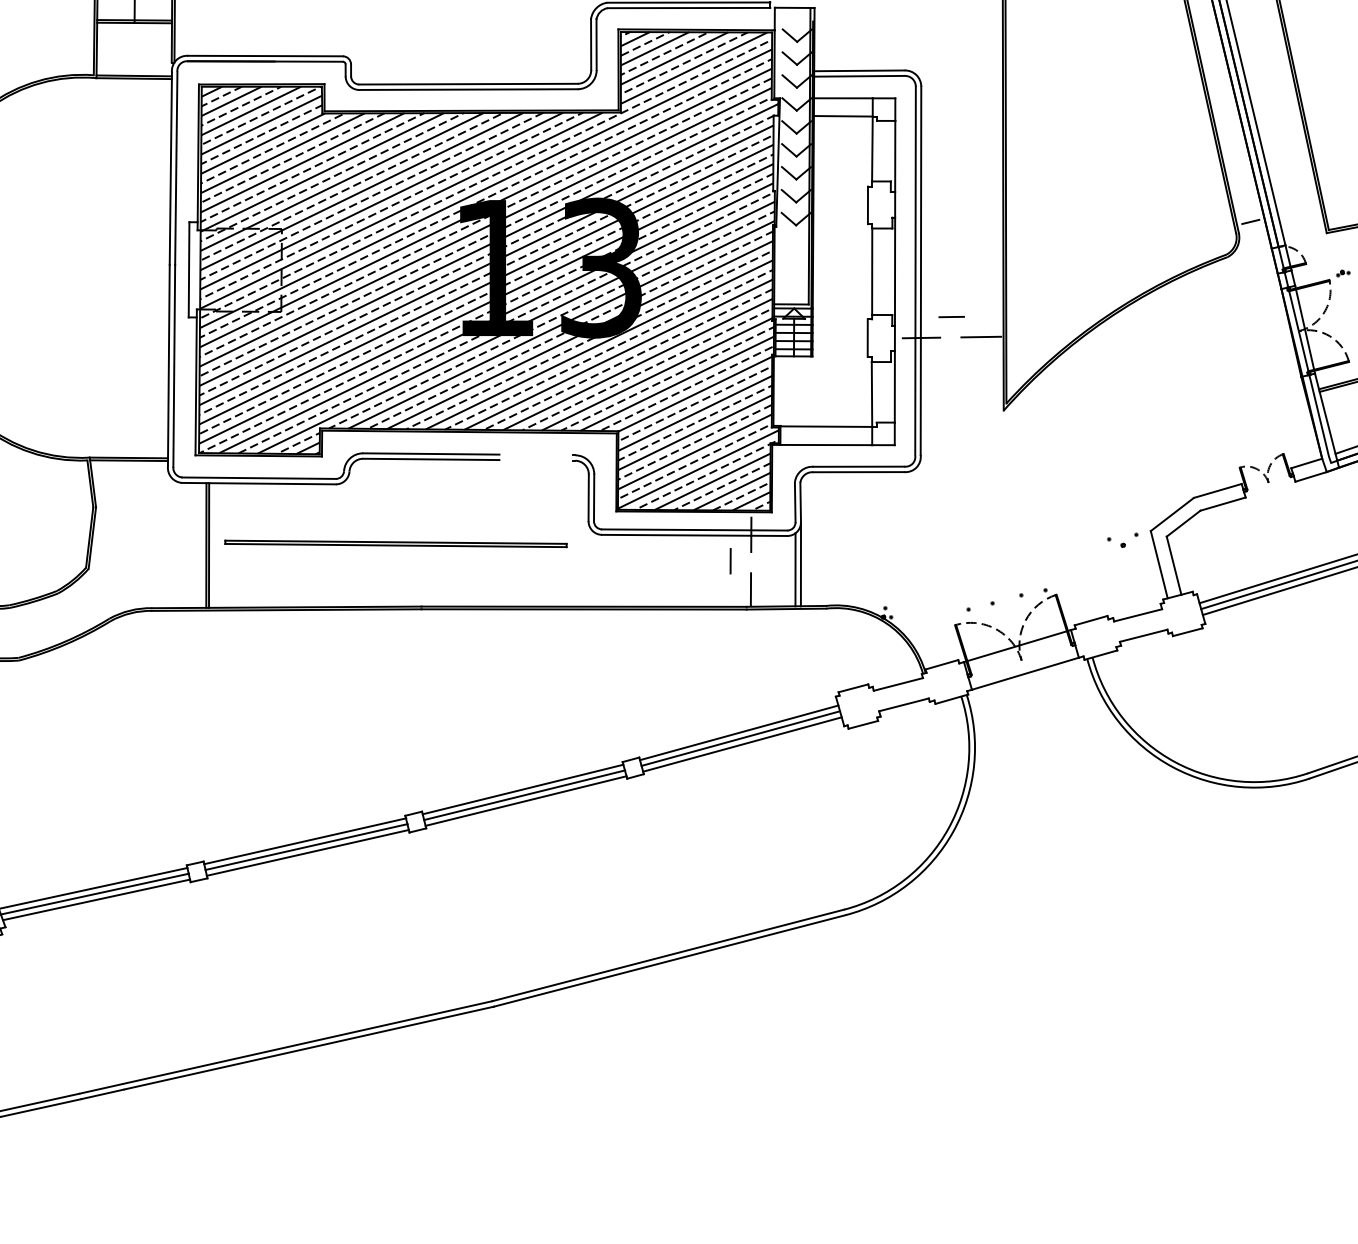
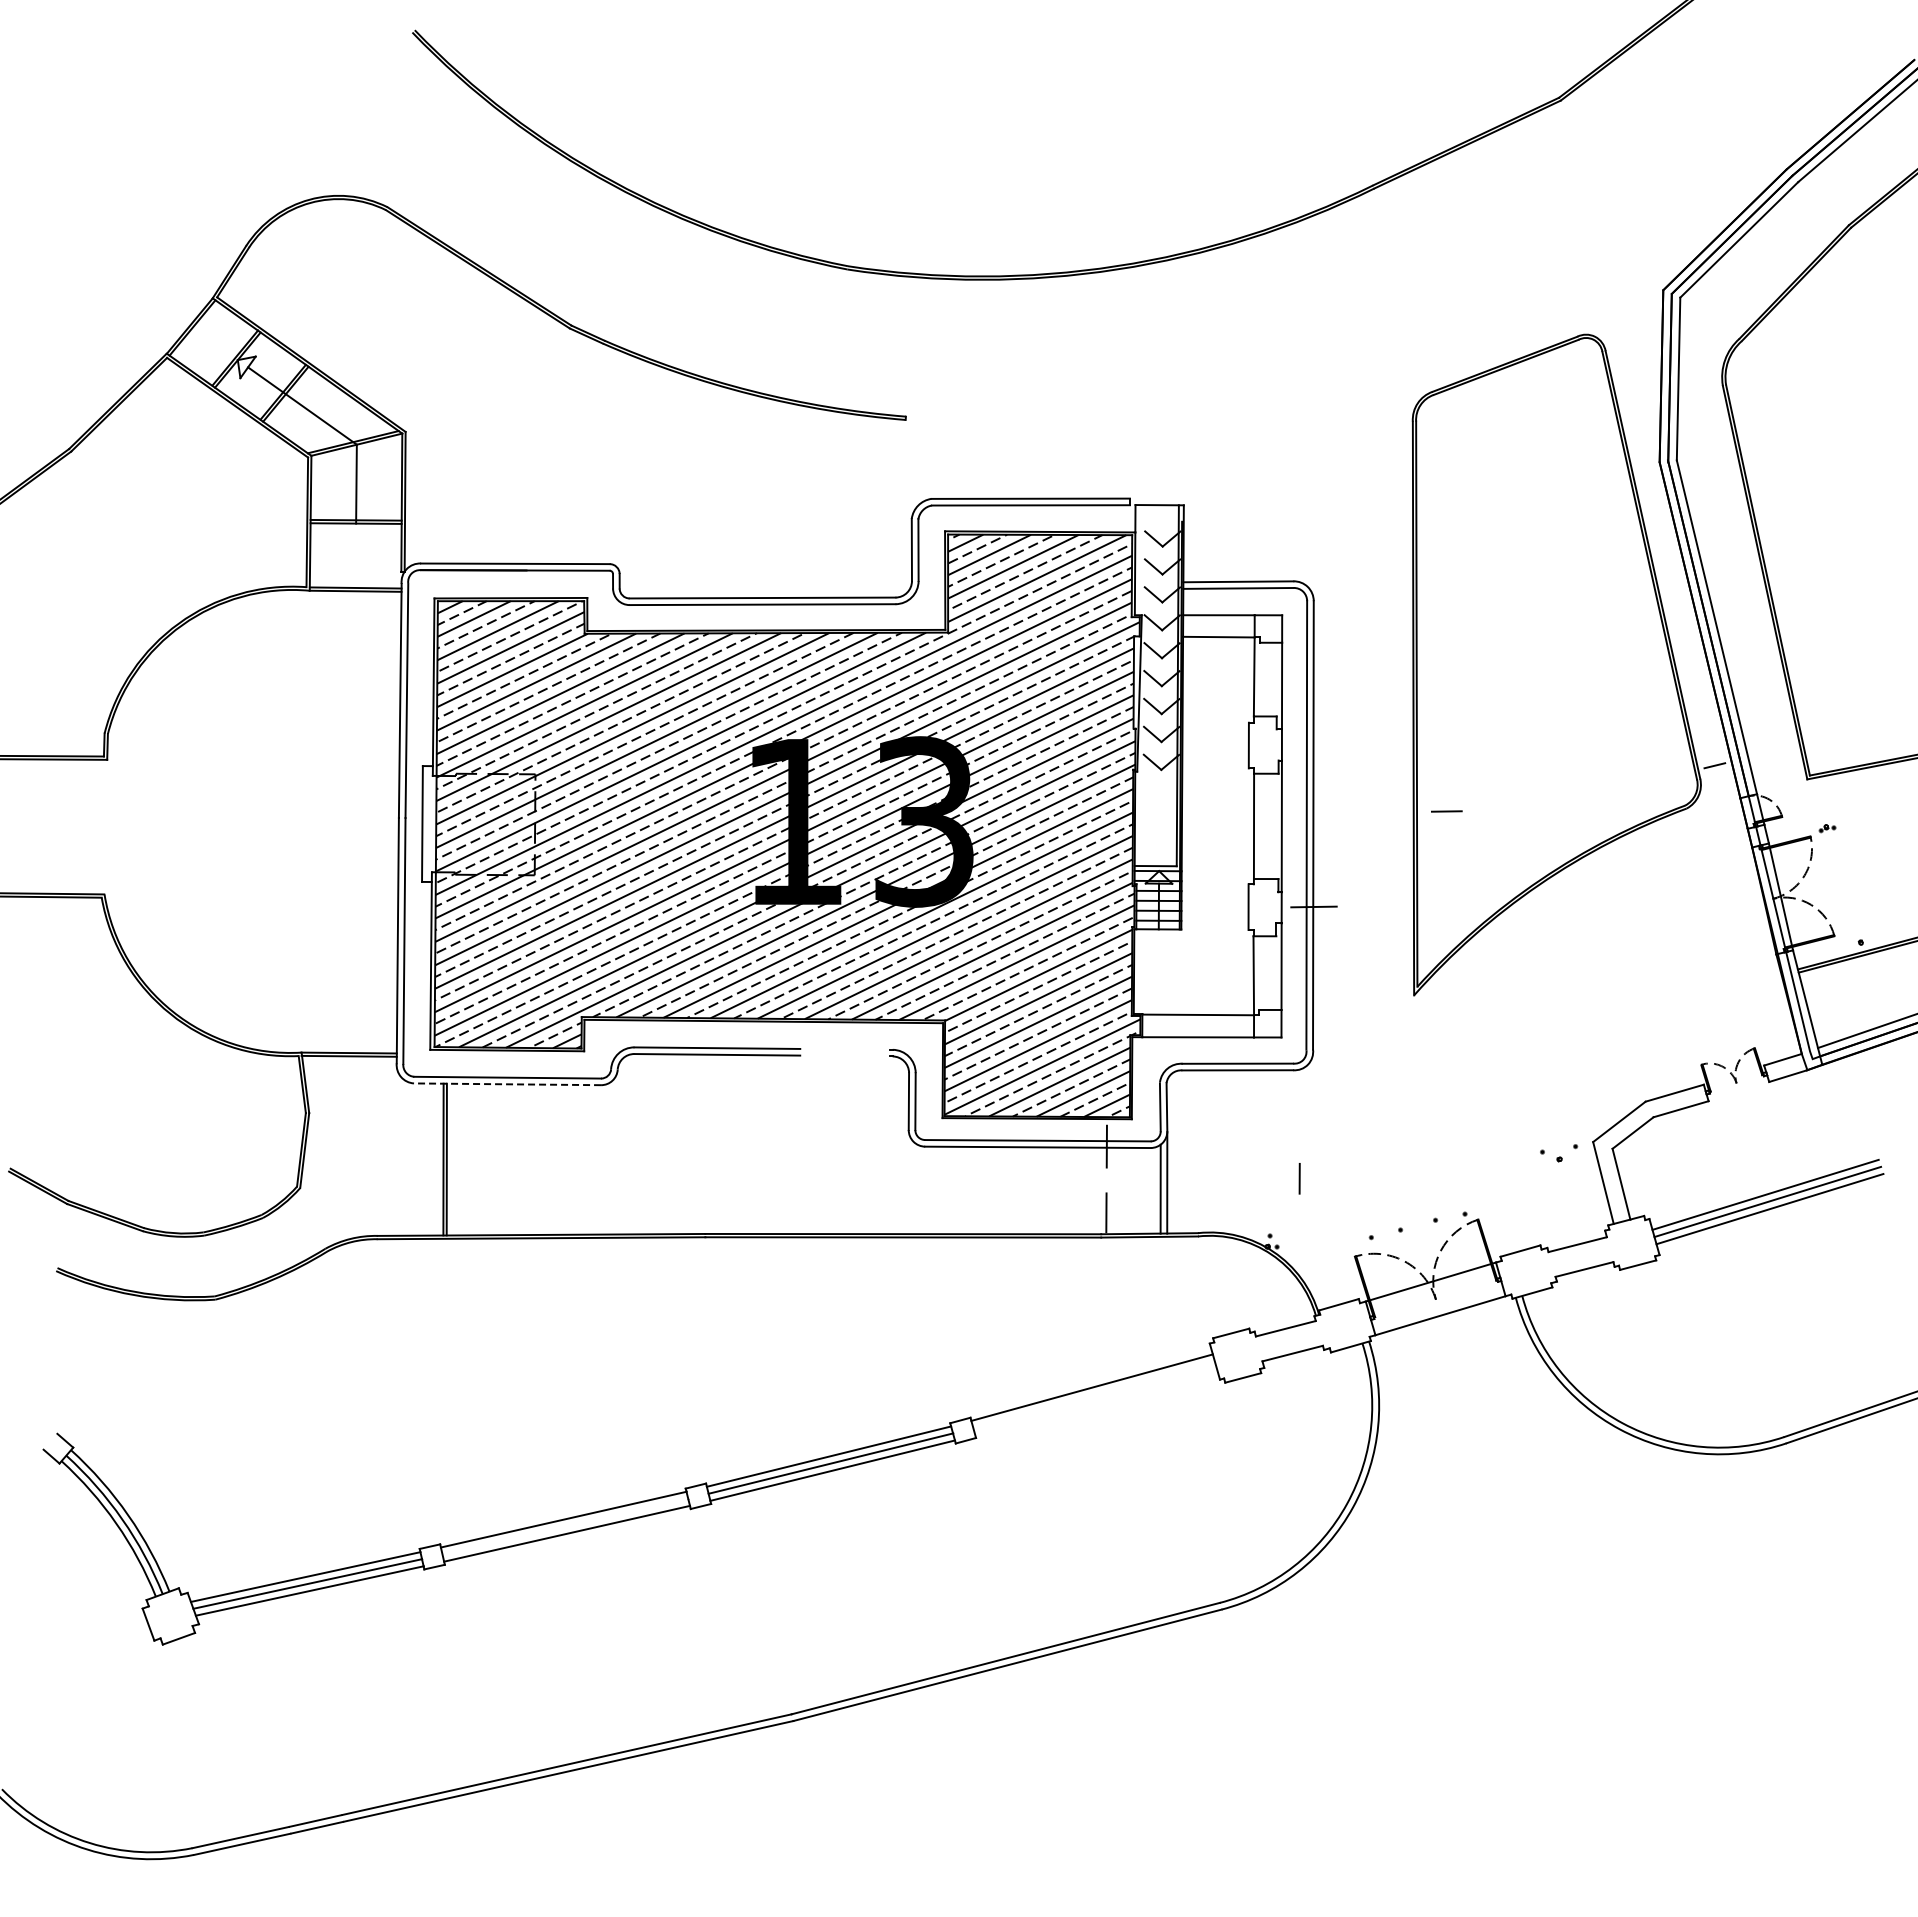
line: (951, 317) -> (1446, 811), moved
line: (981, 336) -> (1386, 905), removed
line: (258, 483) -> (507, 1084), solid -> dashed
part: (395, 543) -> (673, 1157), removed
line: (730, 561) -> (1299, 1178), moved
line: (740, 738) -> (1093, 1394), removed
line: (741, 744) -> (1095, 1401), removed
line: (306, 846) -> (565, 1526), removed

